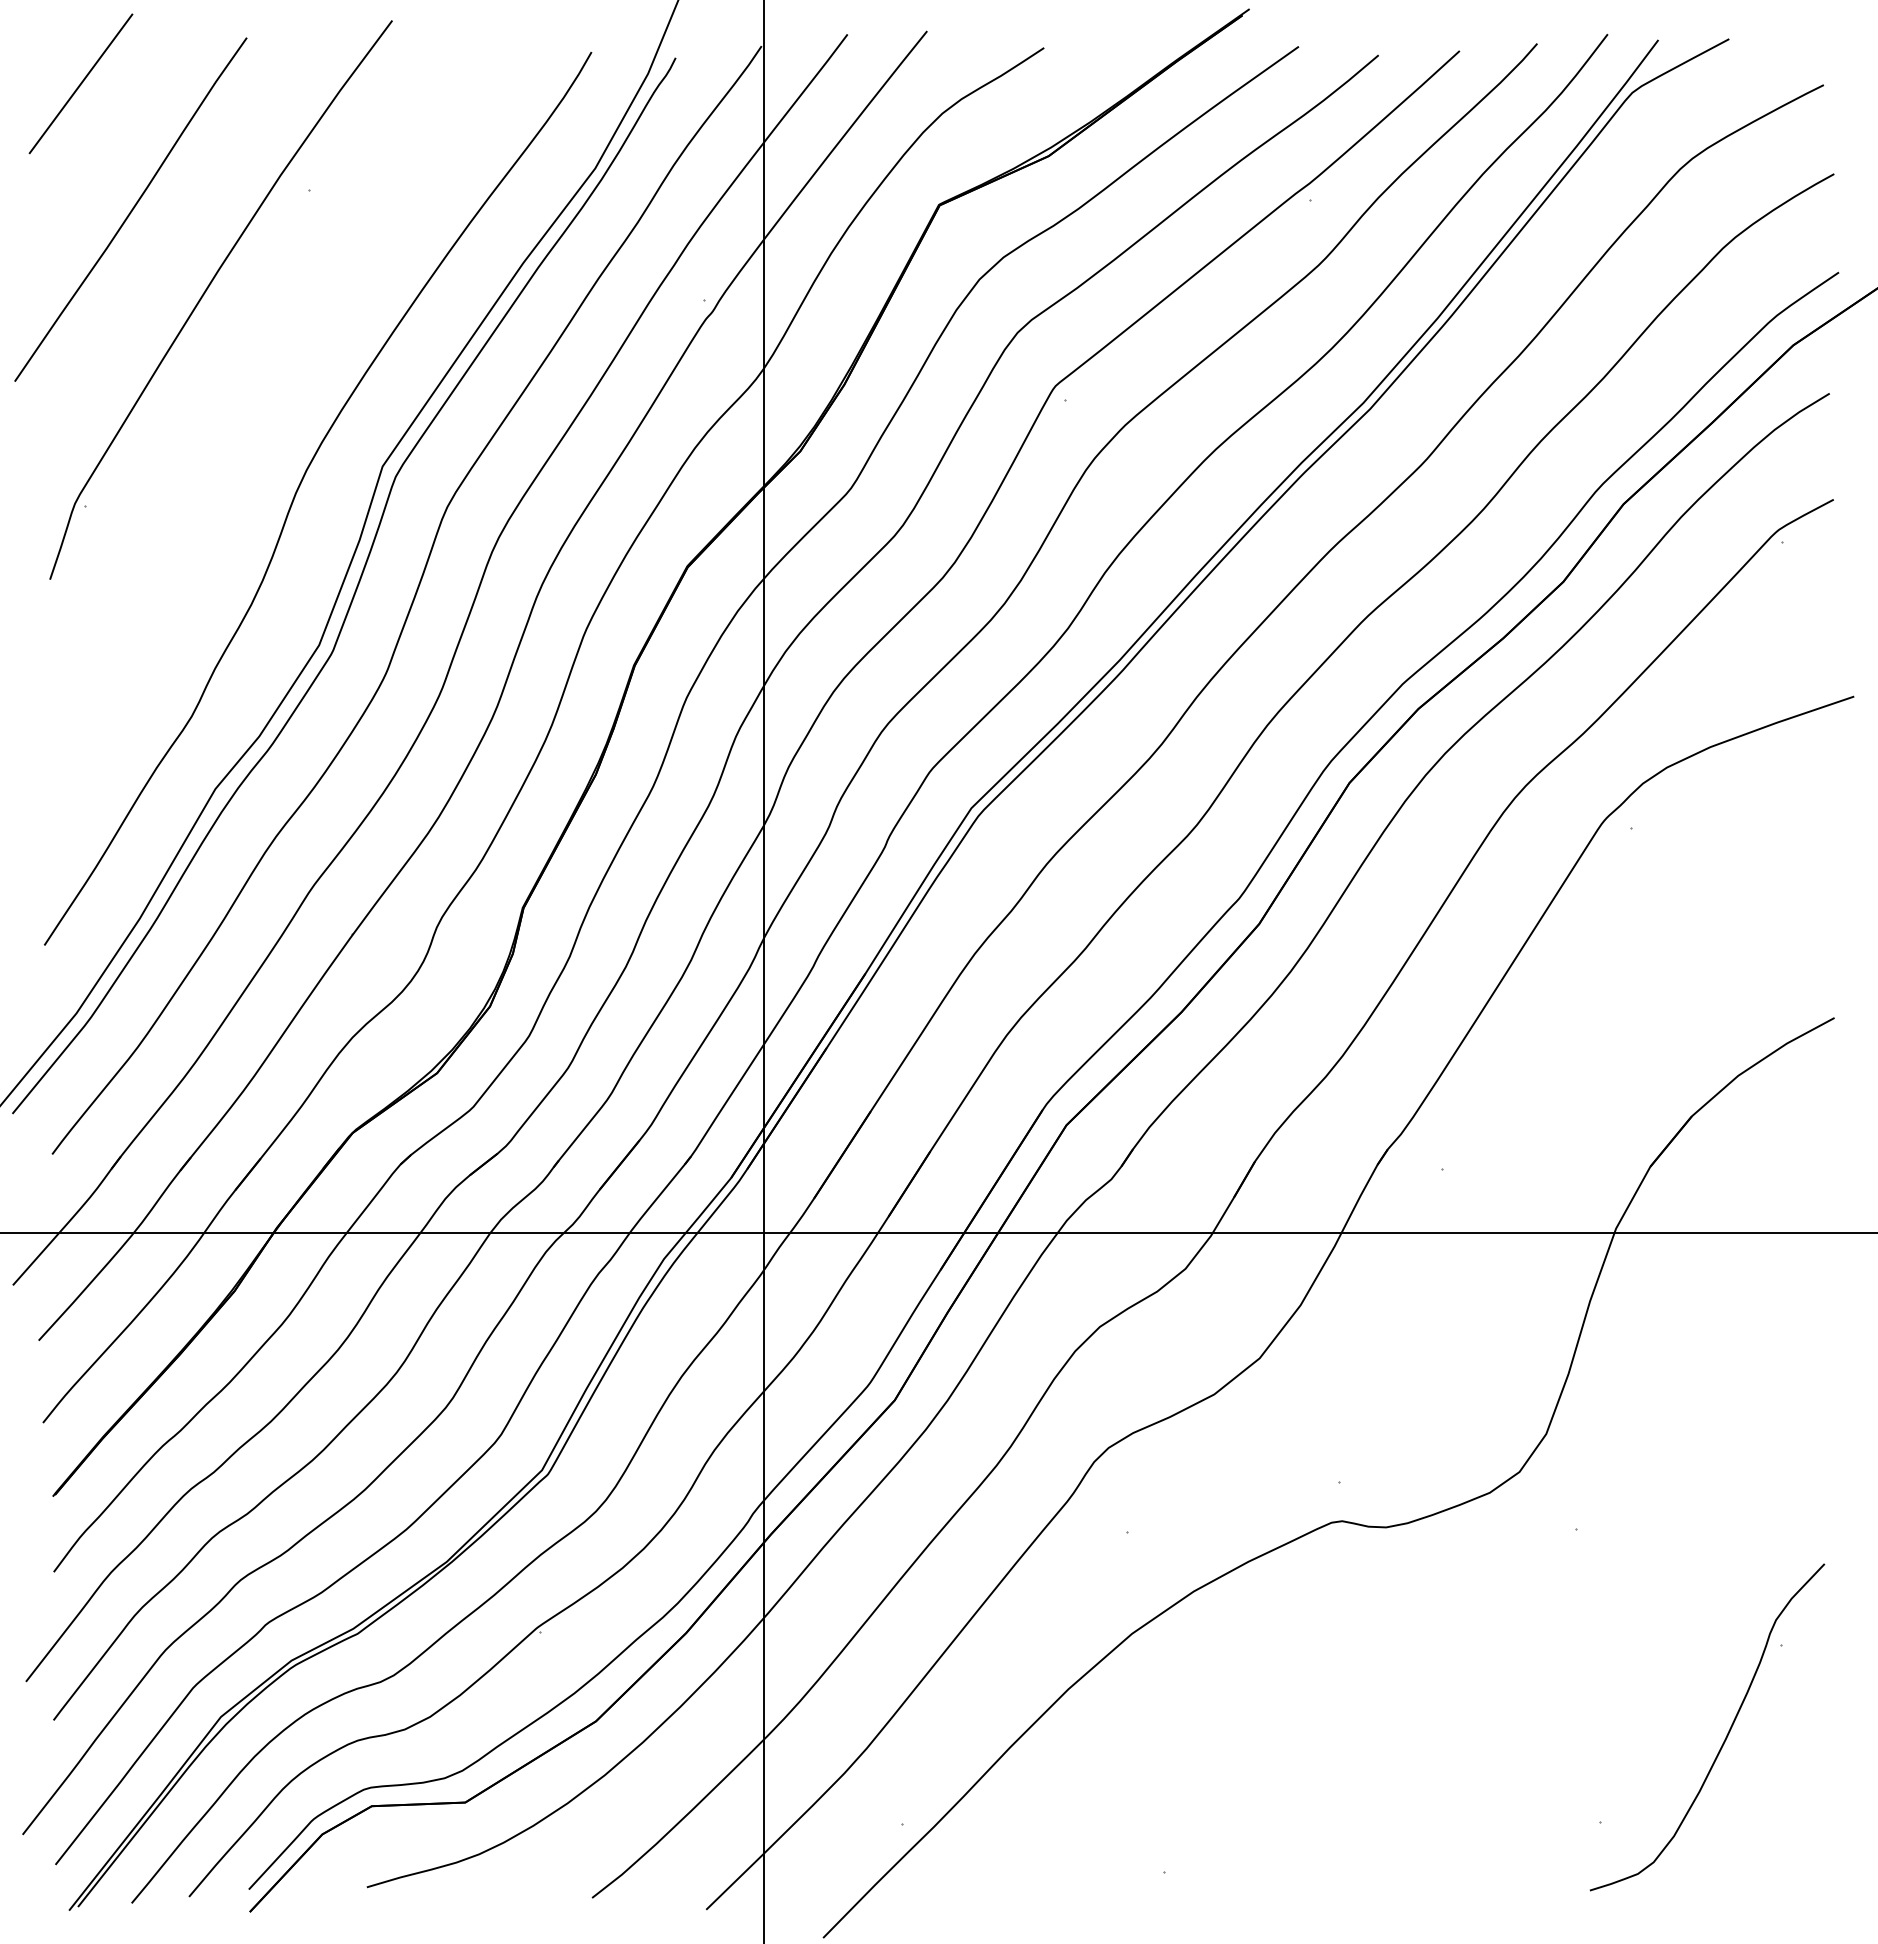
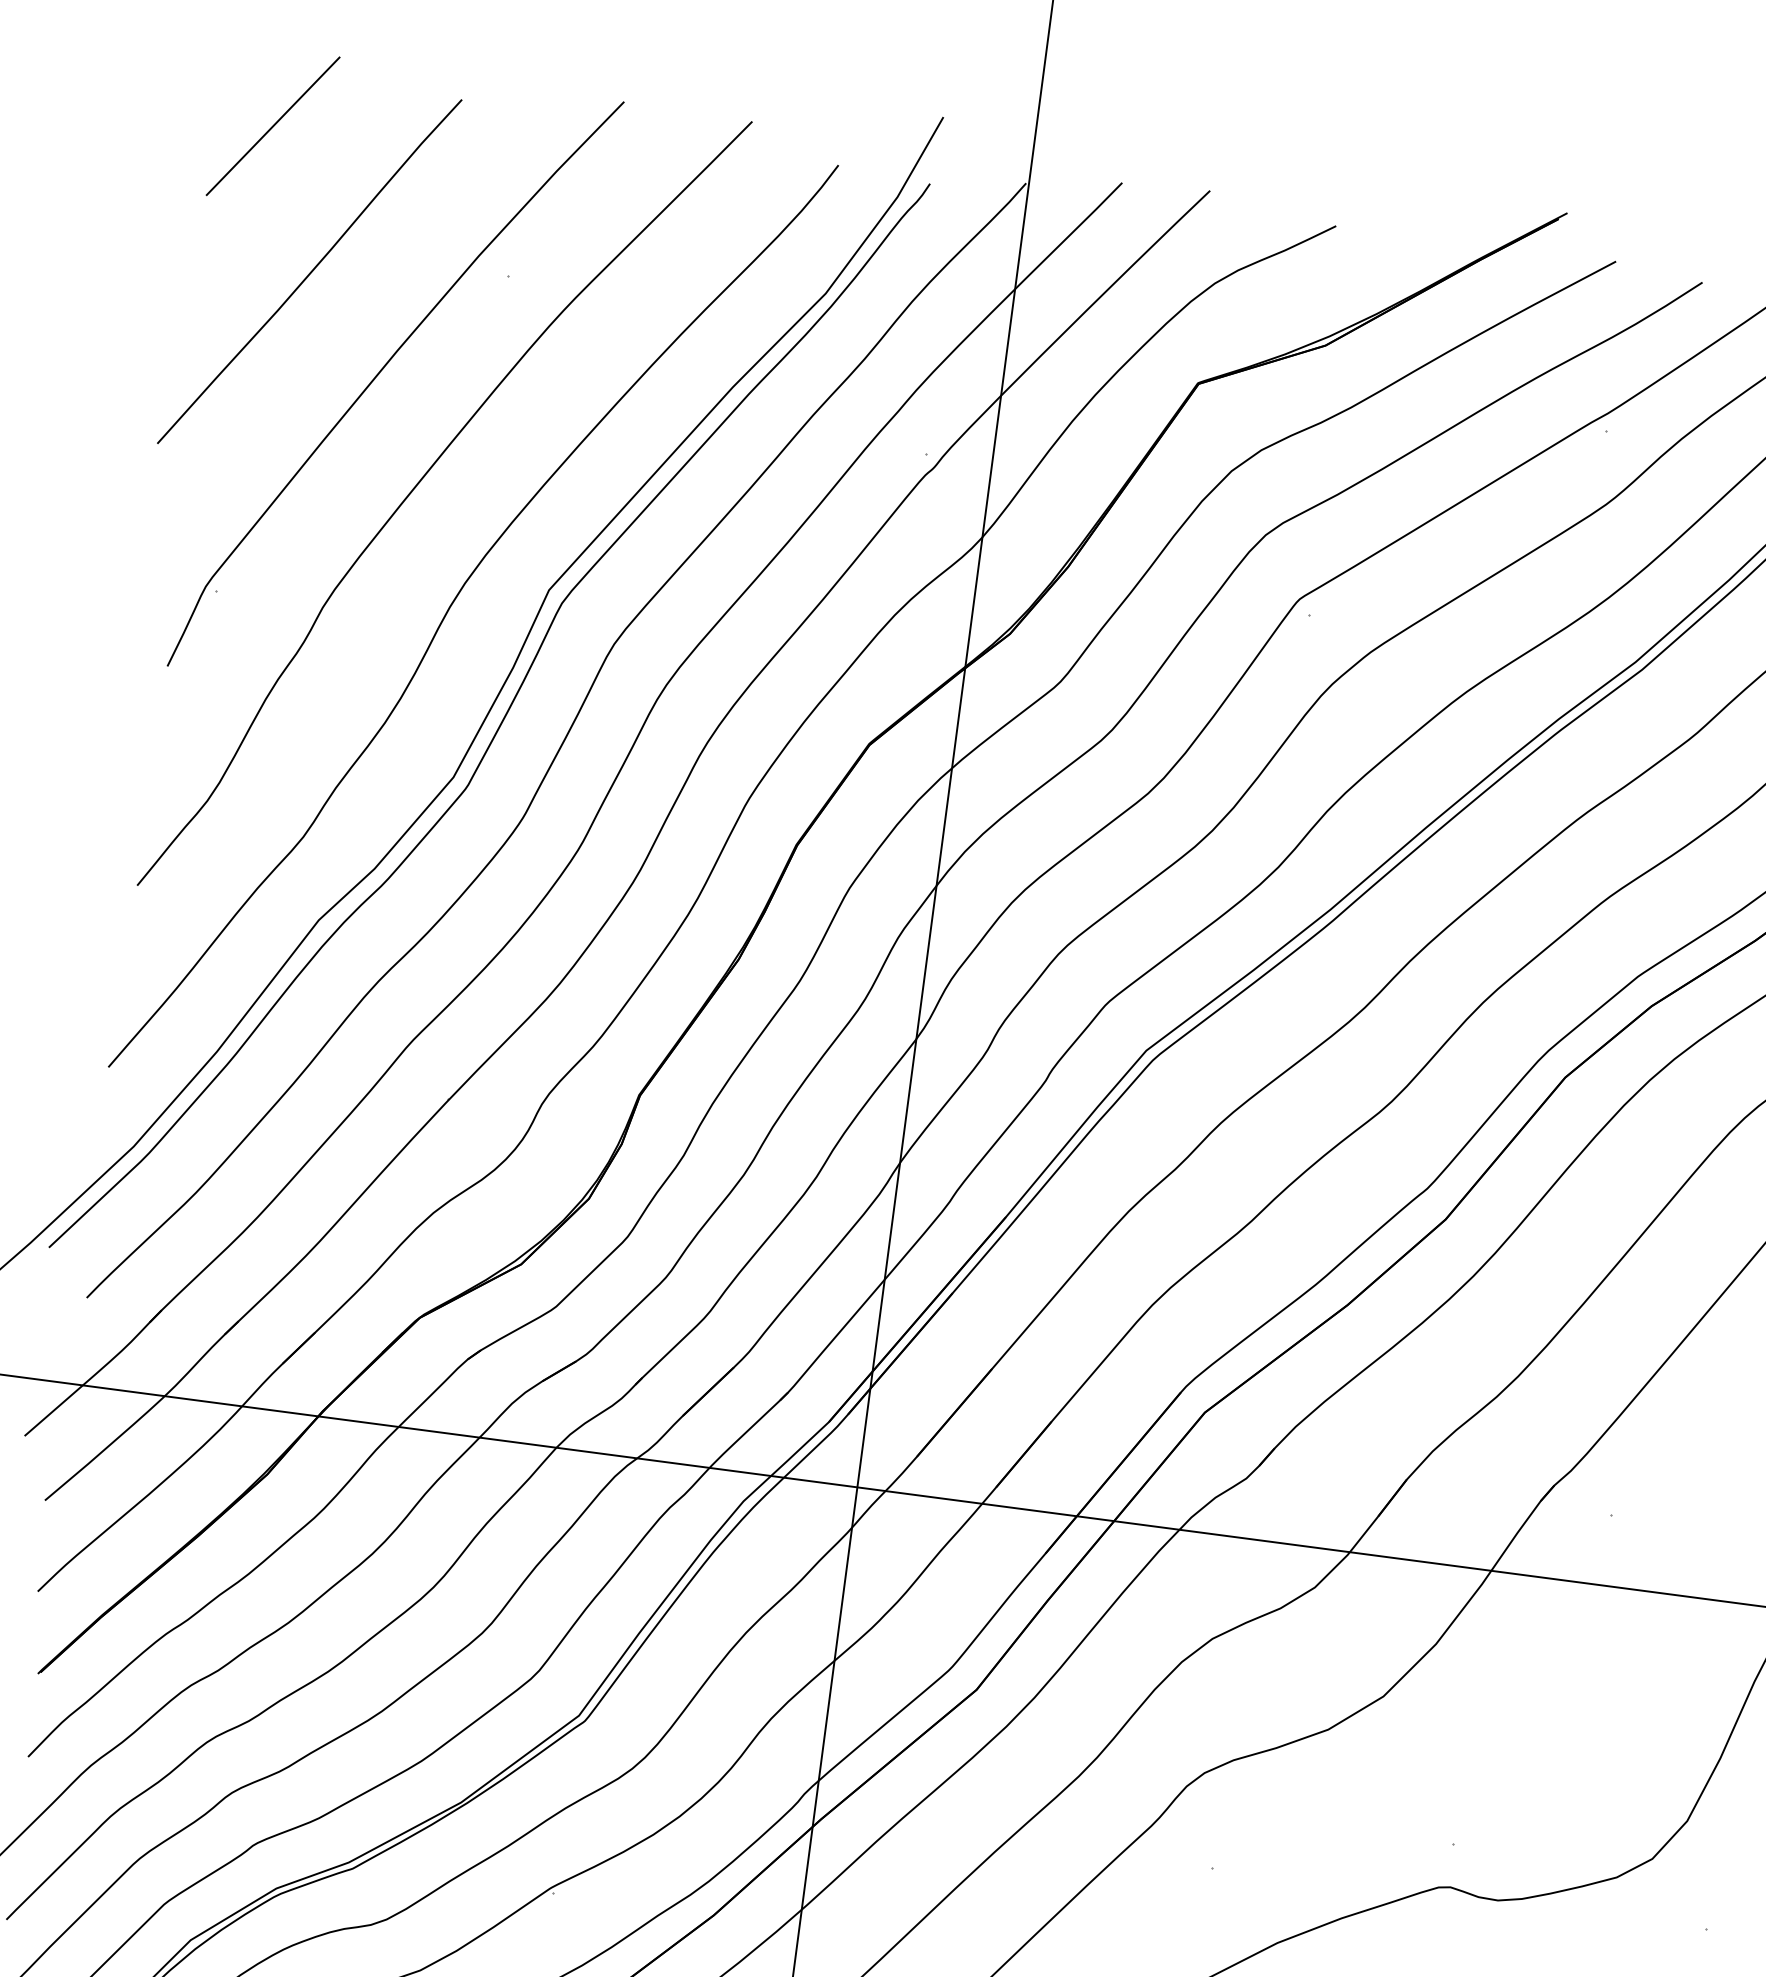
curve: (255, 384) -> (421, 481), added

